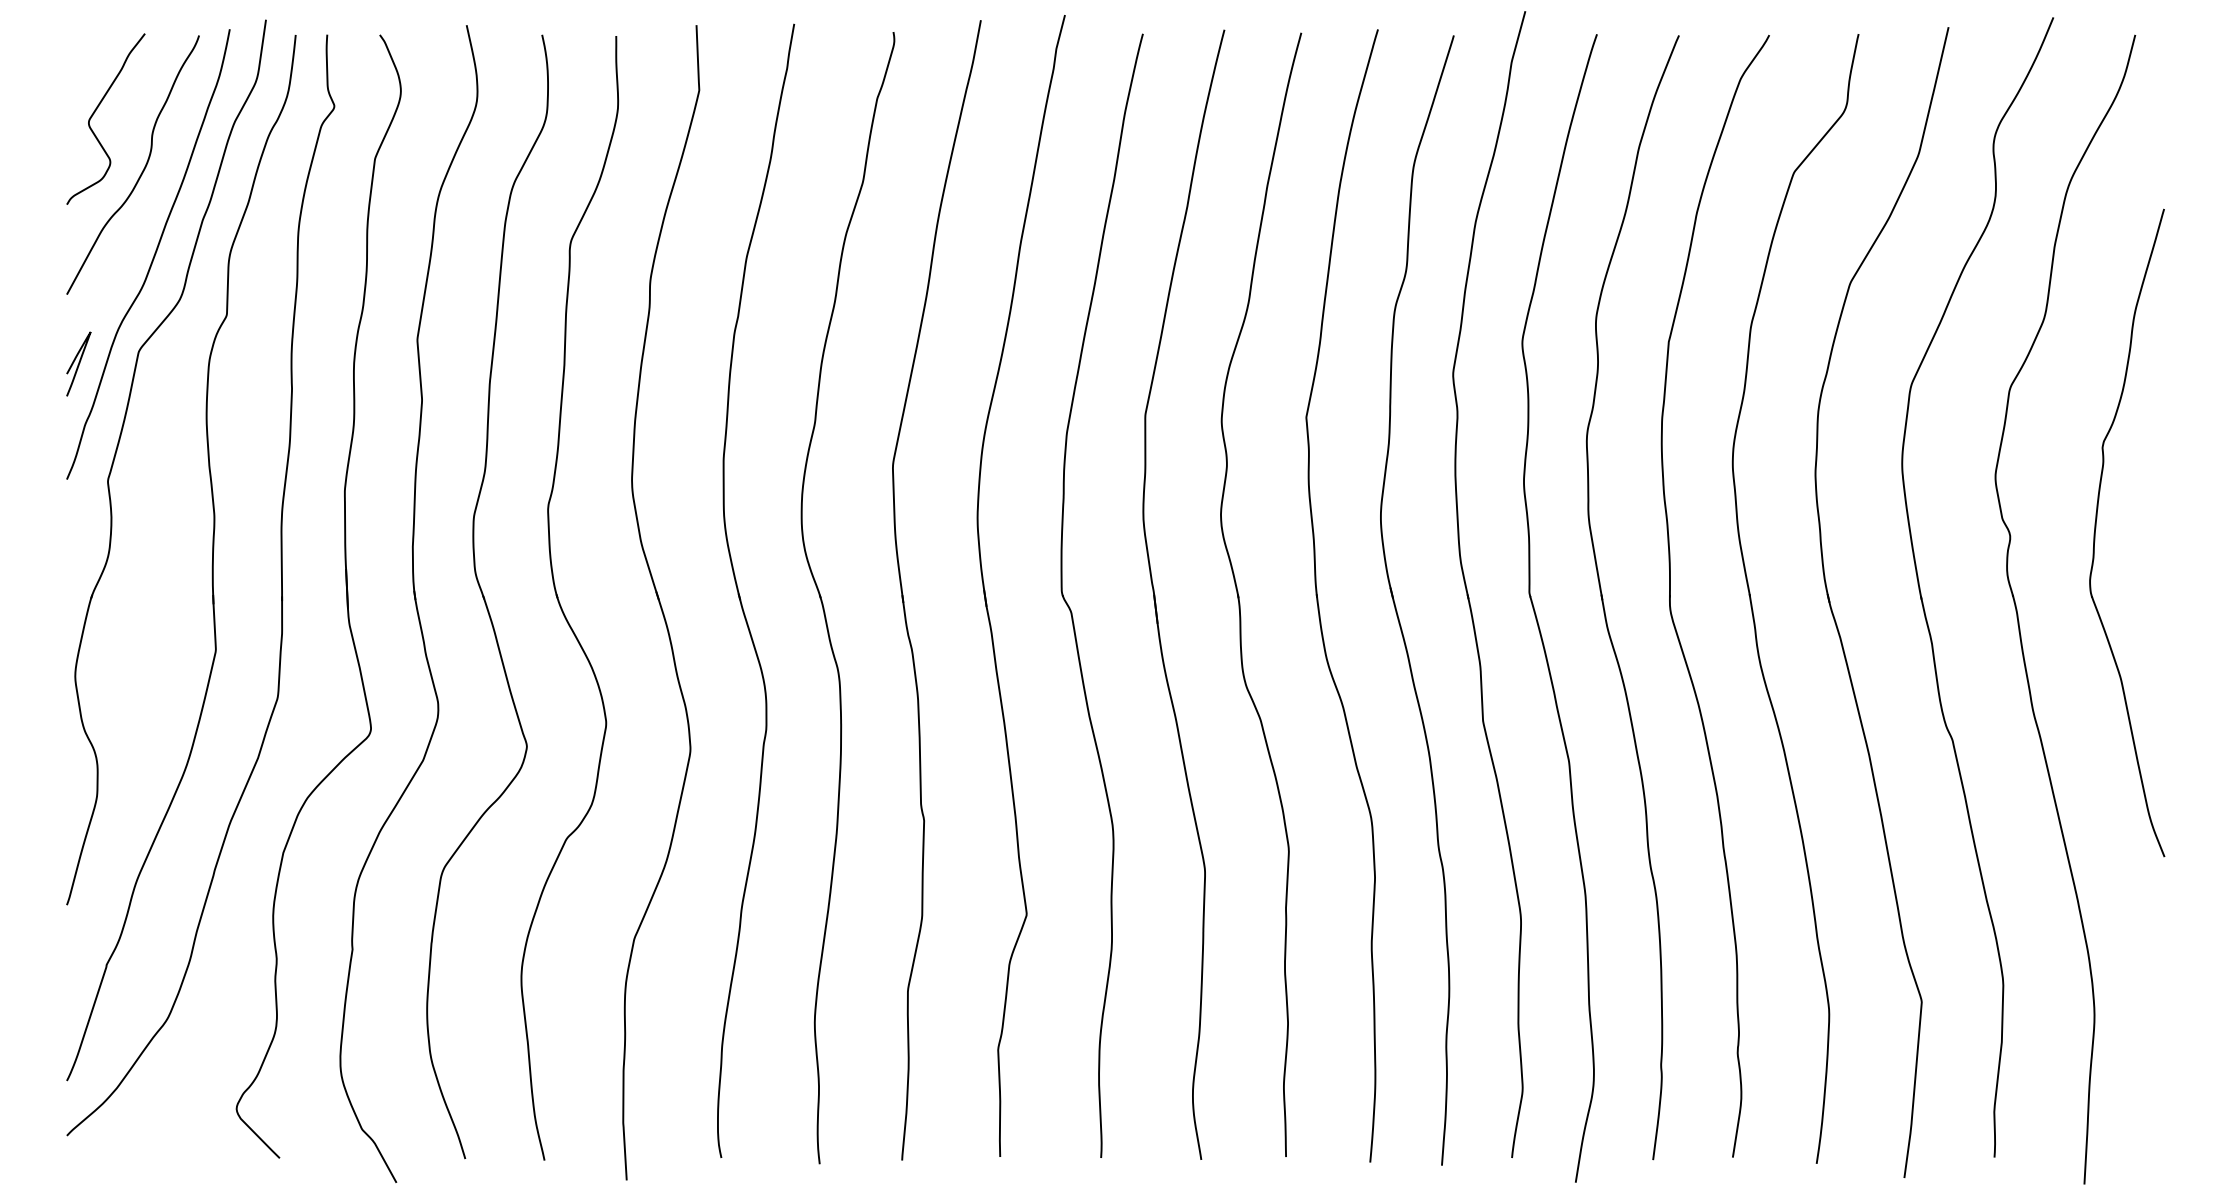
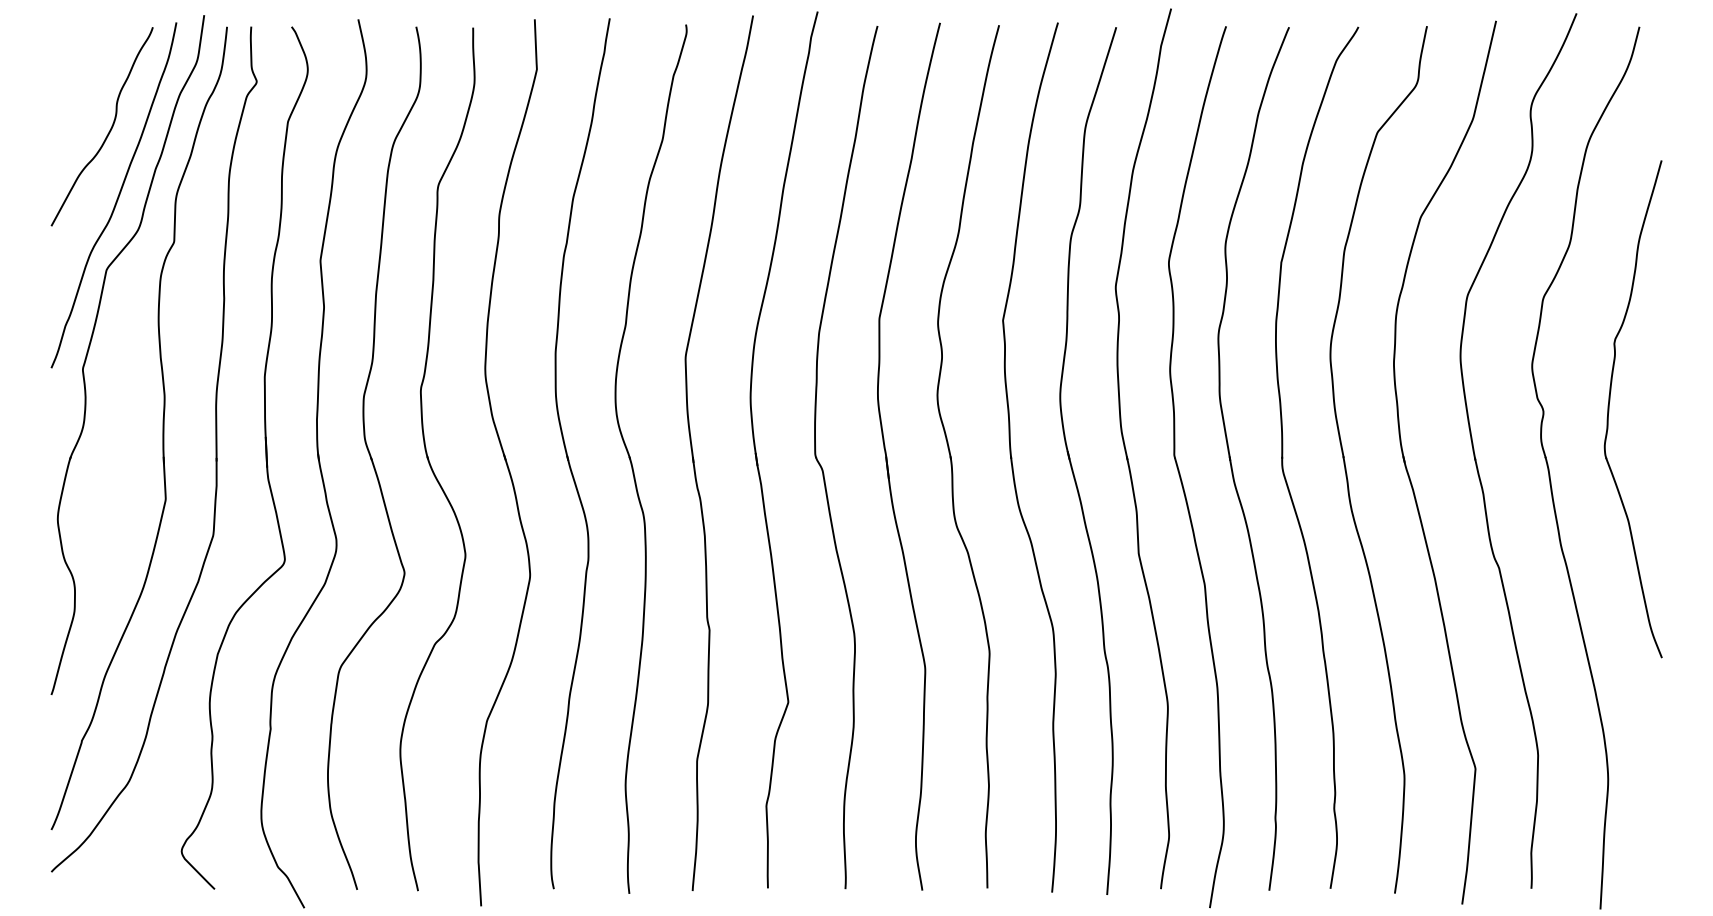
curve: (95, 112) -> (73, 86), removed
curve: (78, 364) -> (60, 279), removed

